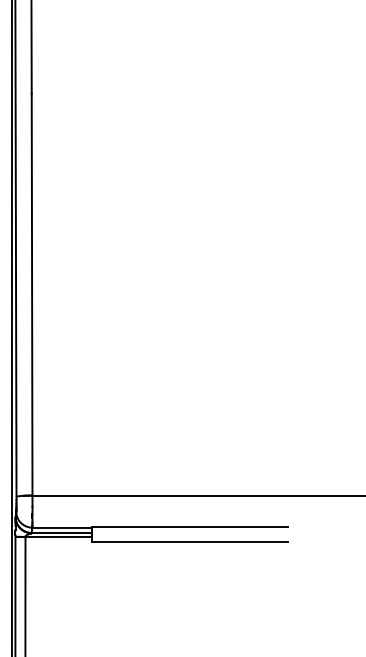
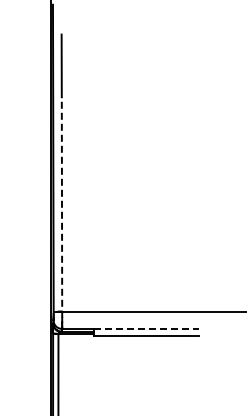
line: (33, 300) -> (62, 207), solid -> dashed
line: (190, 526) -> (146, 328), solid -> dashed

